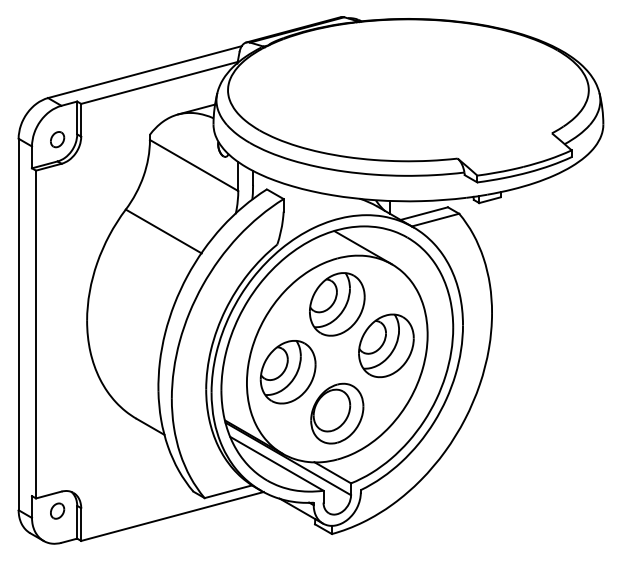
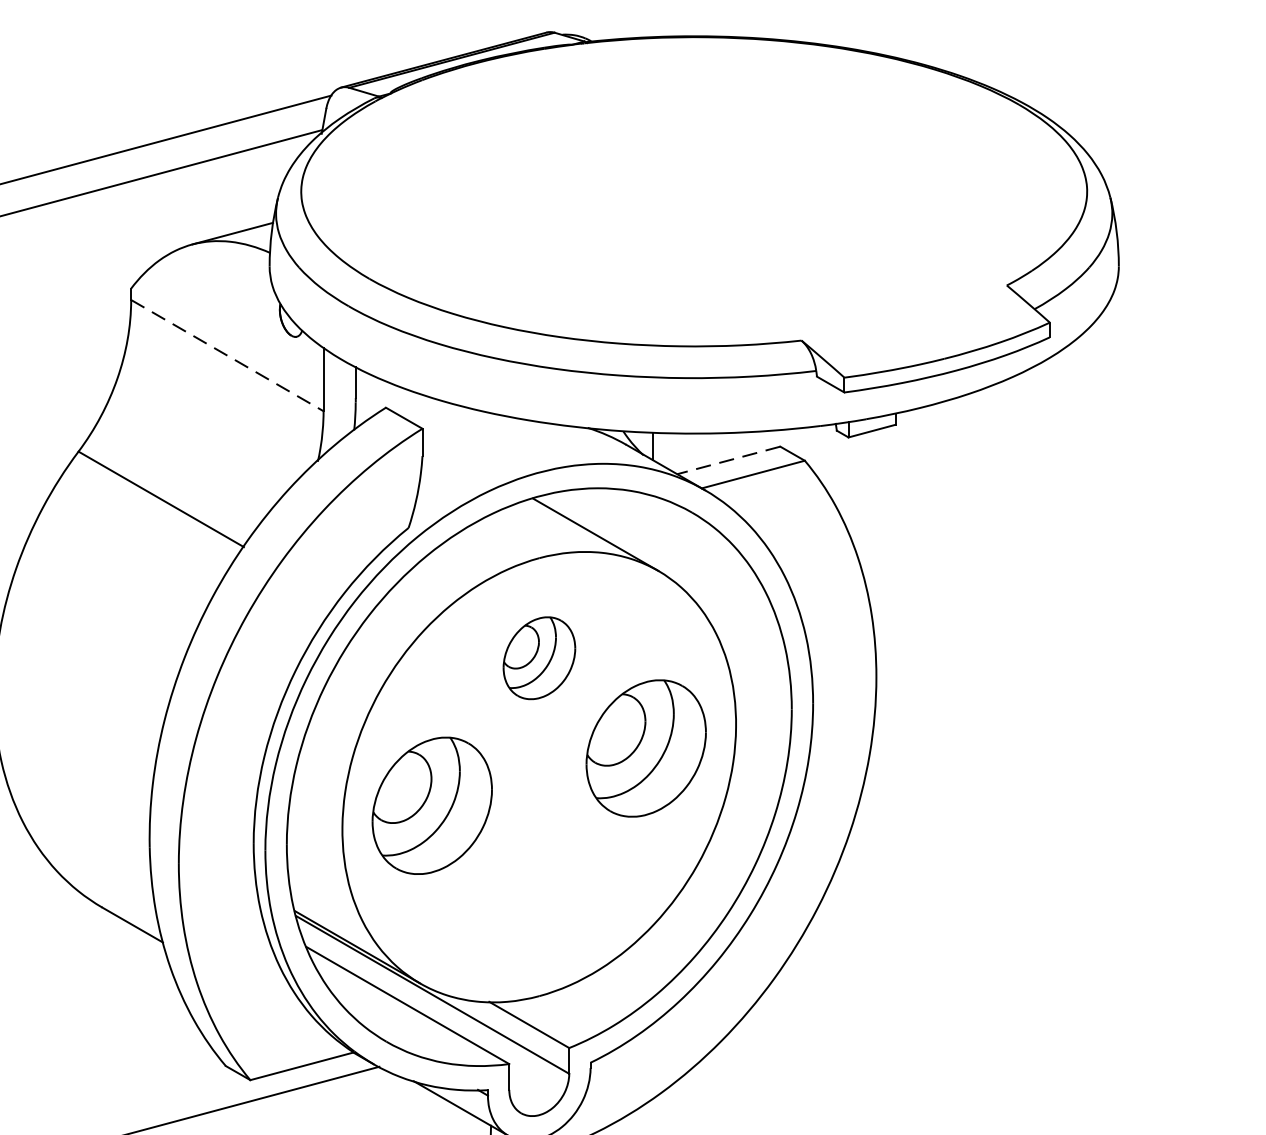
line: (194, 165) -> (228, 355), solid -> dashed
line: (423, 213) -> (727, 460), solid -> dashed
part: (337, 304) -> (539, 658), size x0.6
part: (337, 413) -> (539, 895), removed

